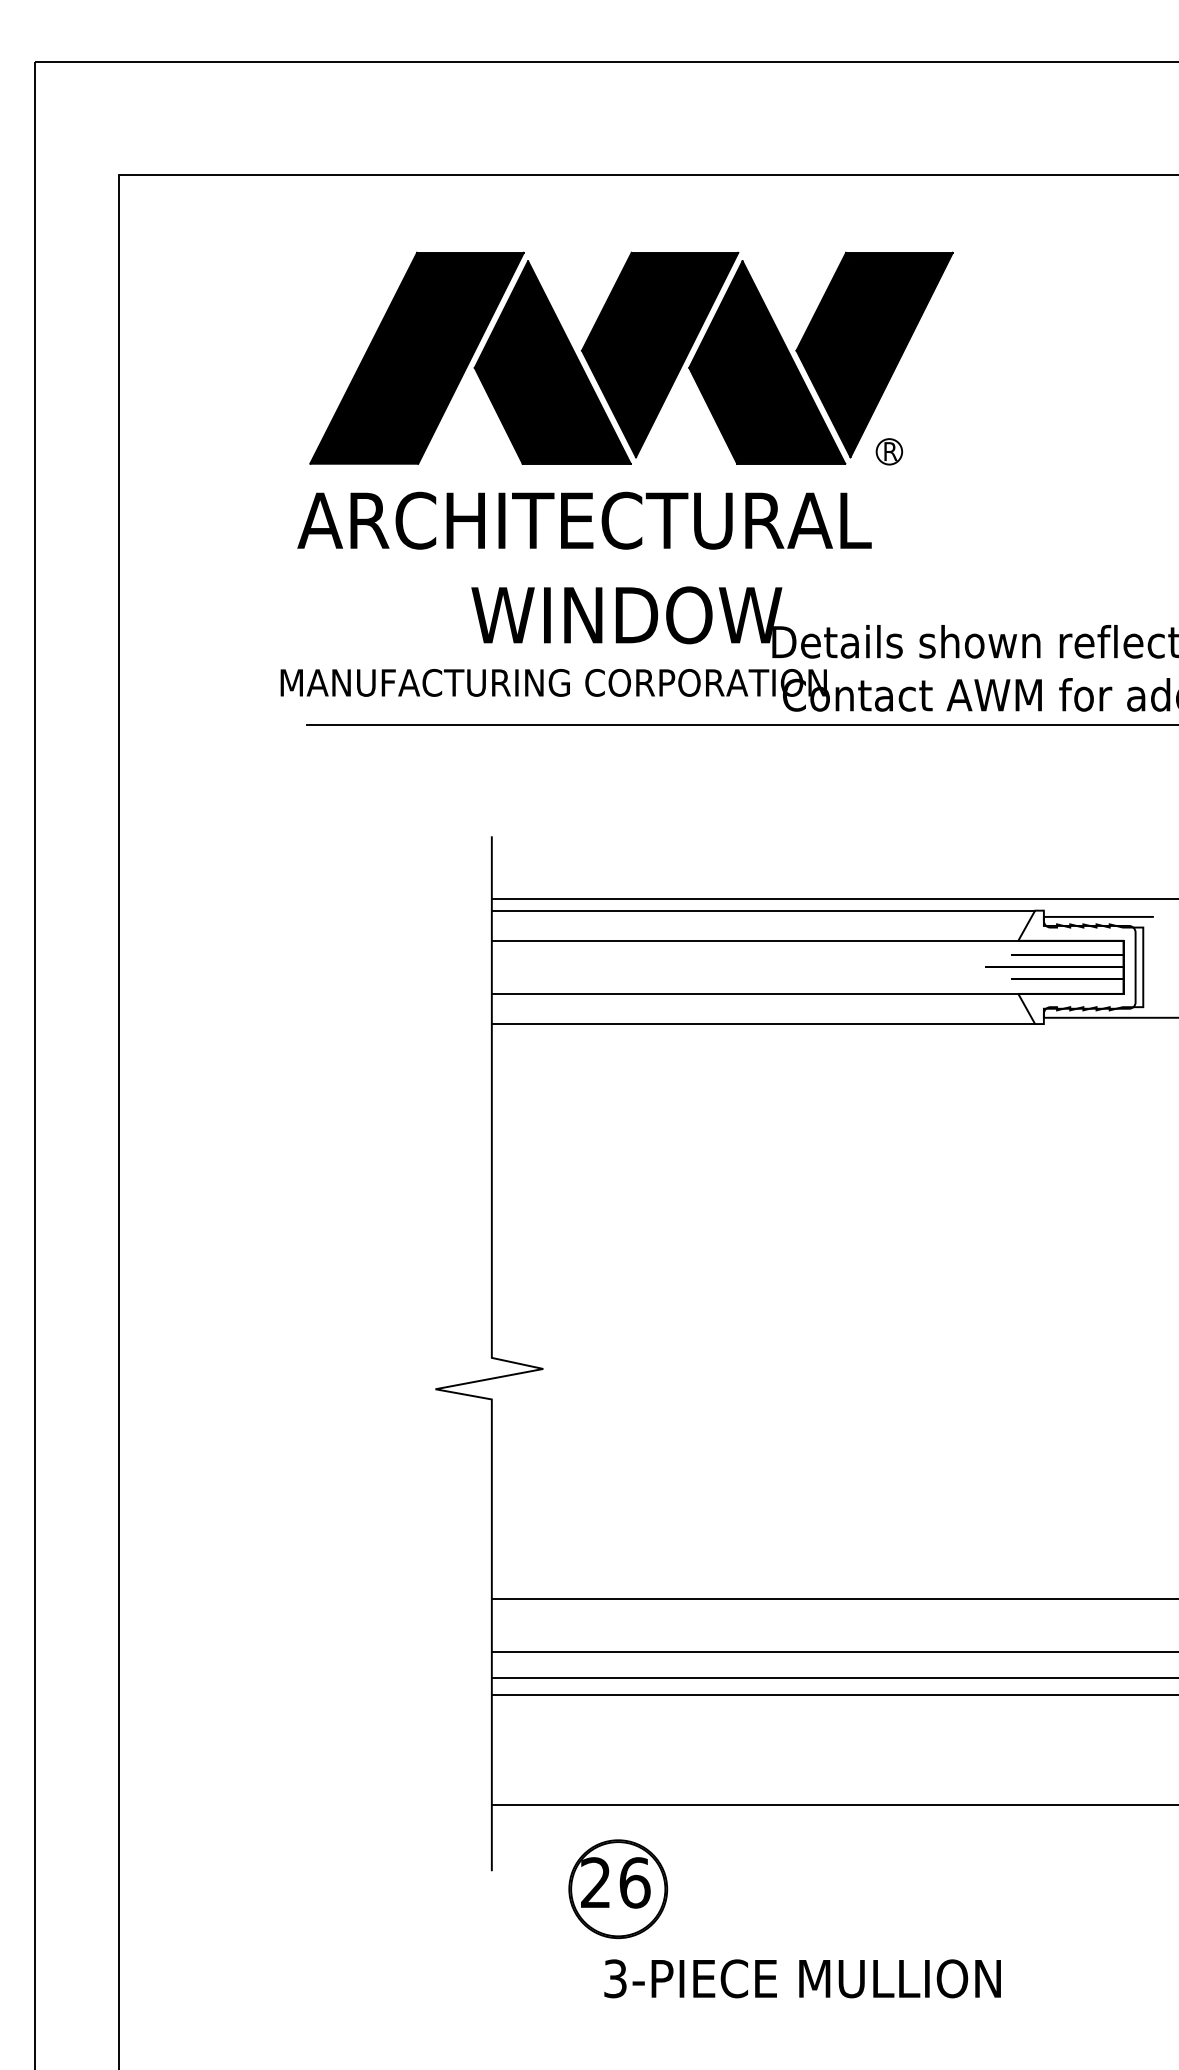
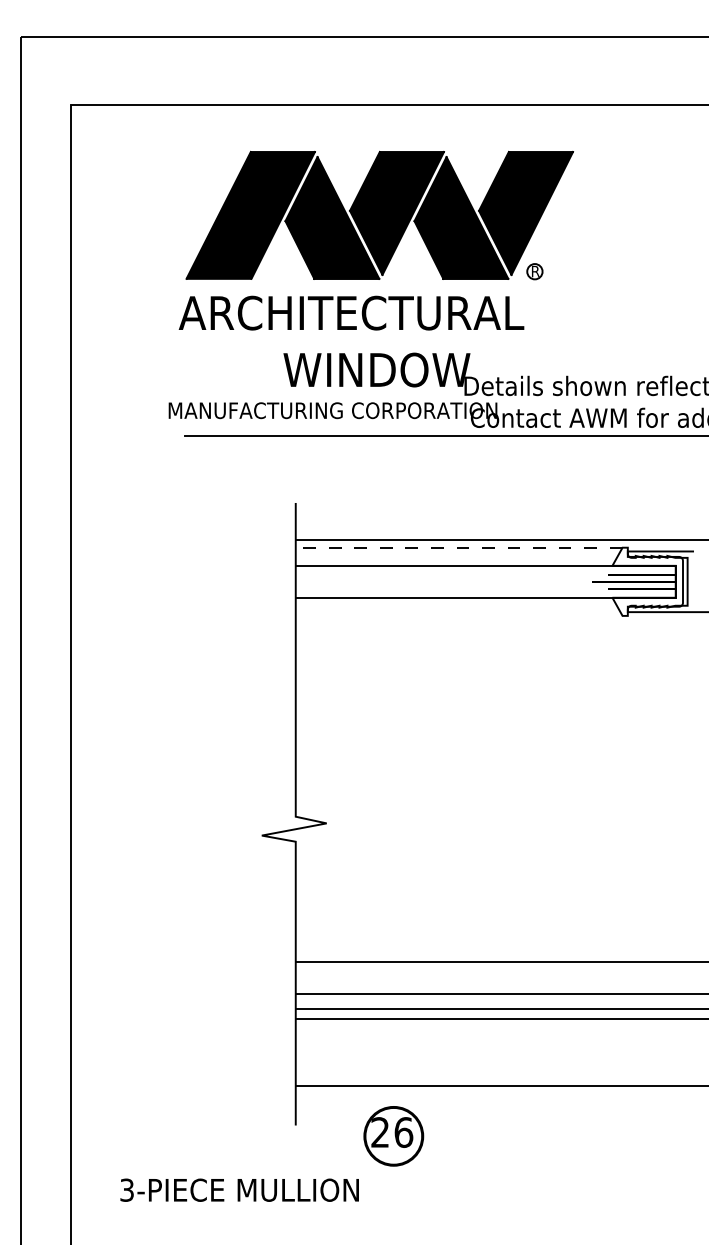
line: (762, 910) -> (458, 547), solid -> dashed
line: (762, 1023) -> (458, 615), removed
part: (617, 1889) -> (393, 1136), moved
text: (802, 1977) -> (239, 1189), moved

